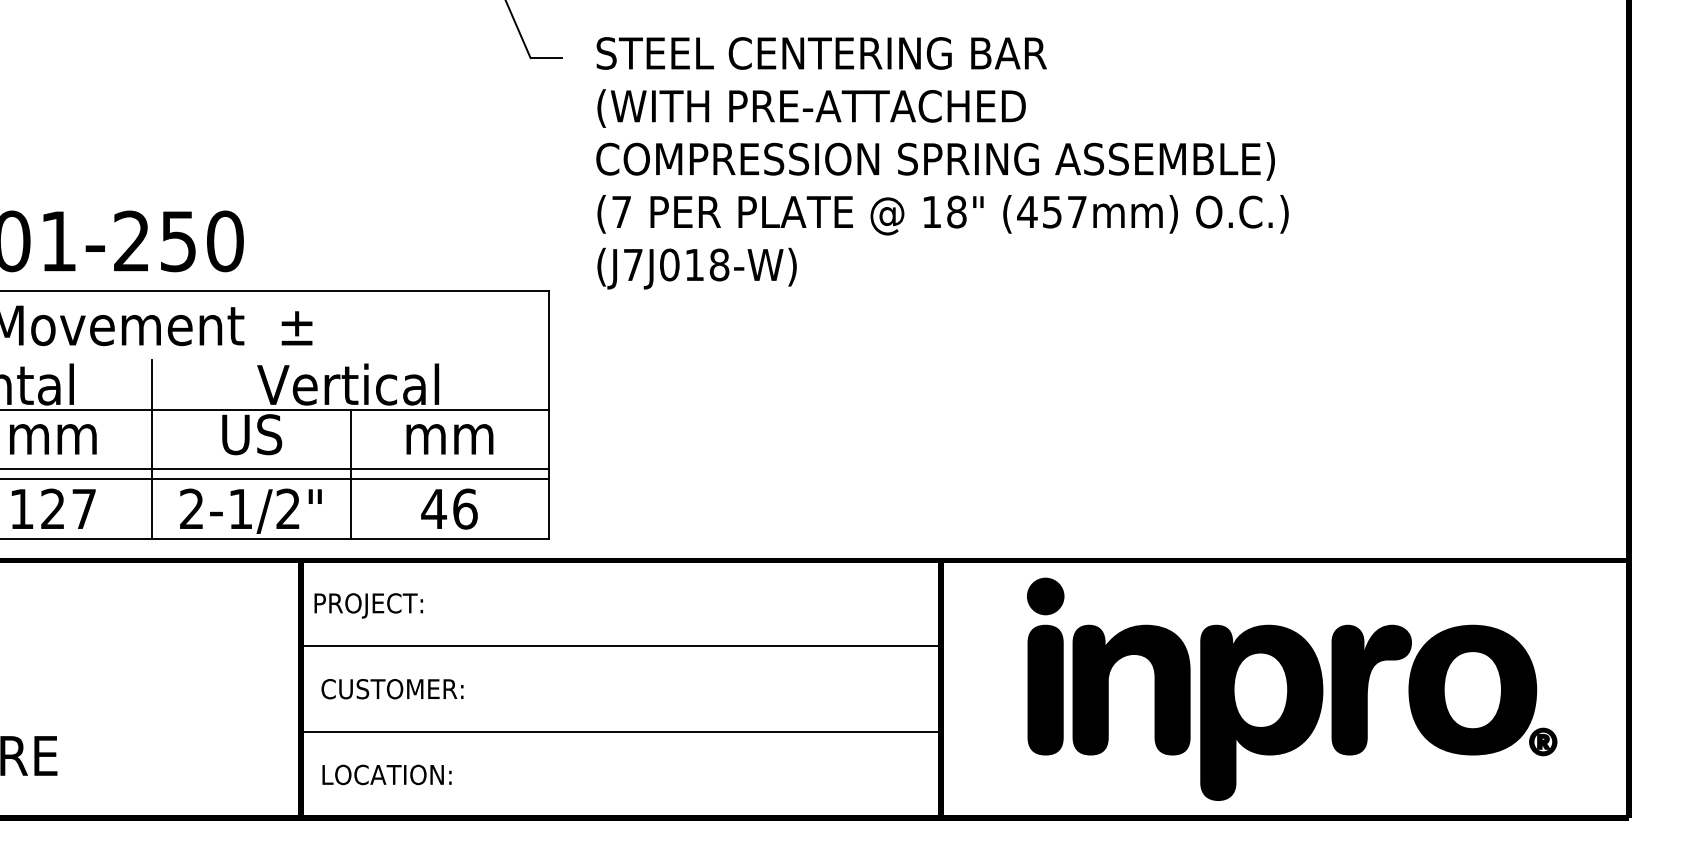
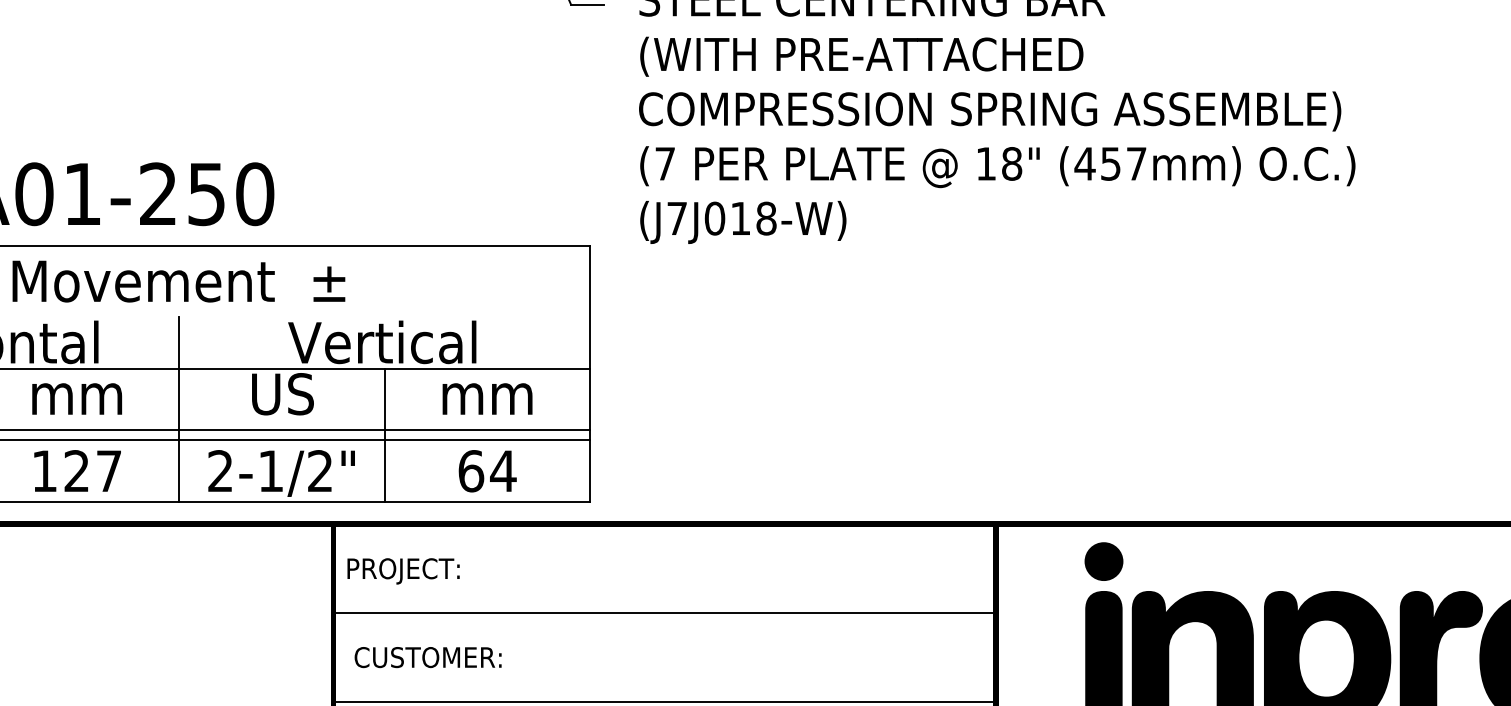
text: (449, 508) -> (487, 470), 46 -> 64

